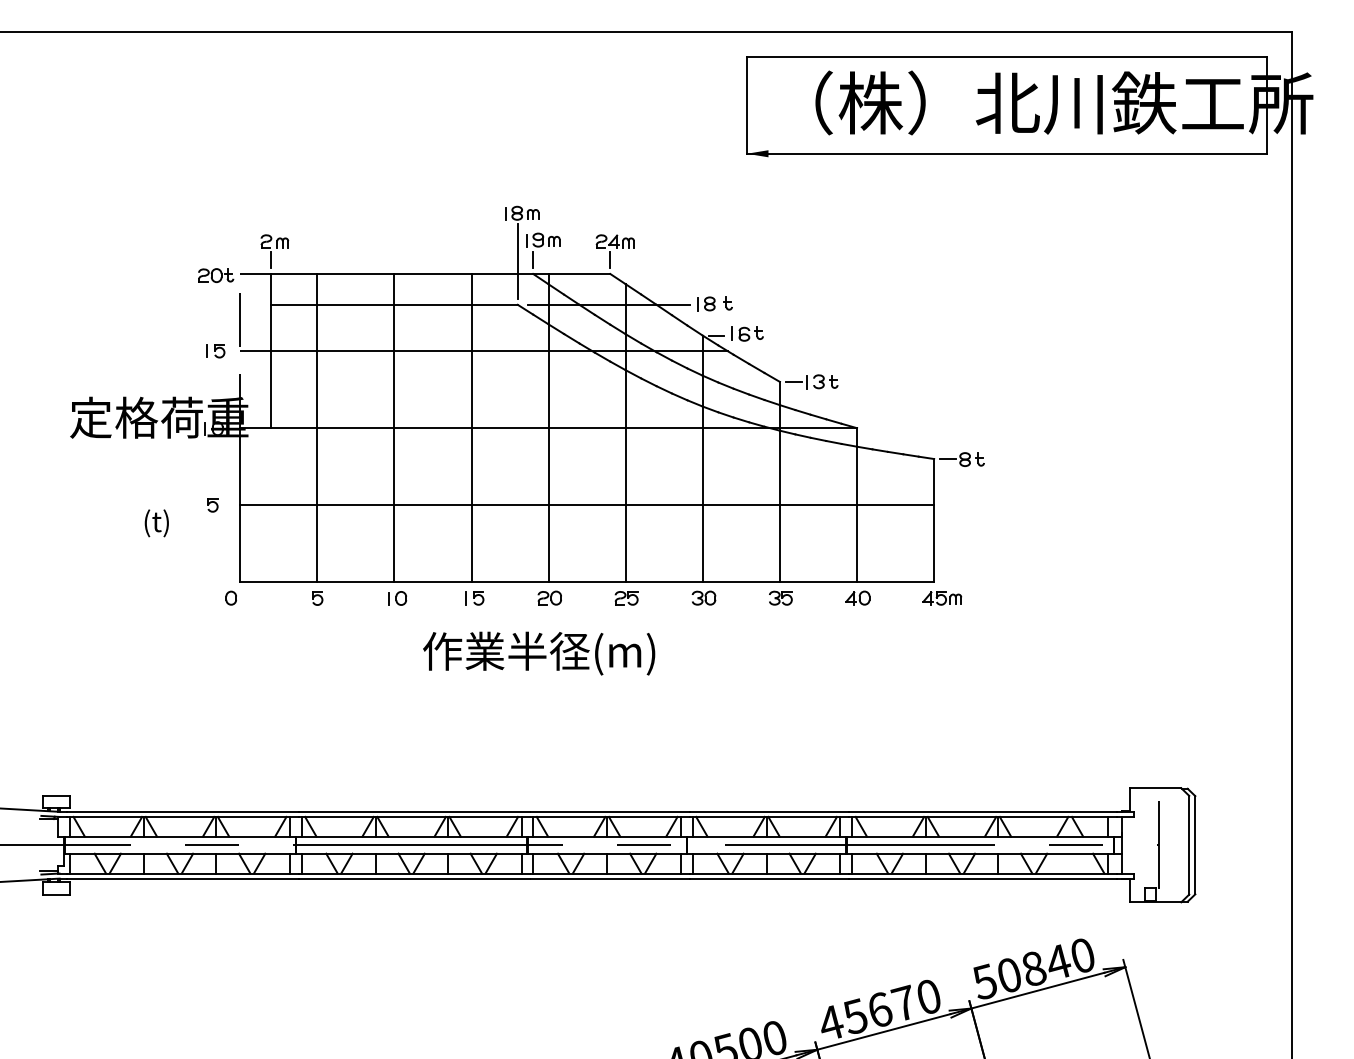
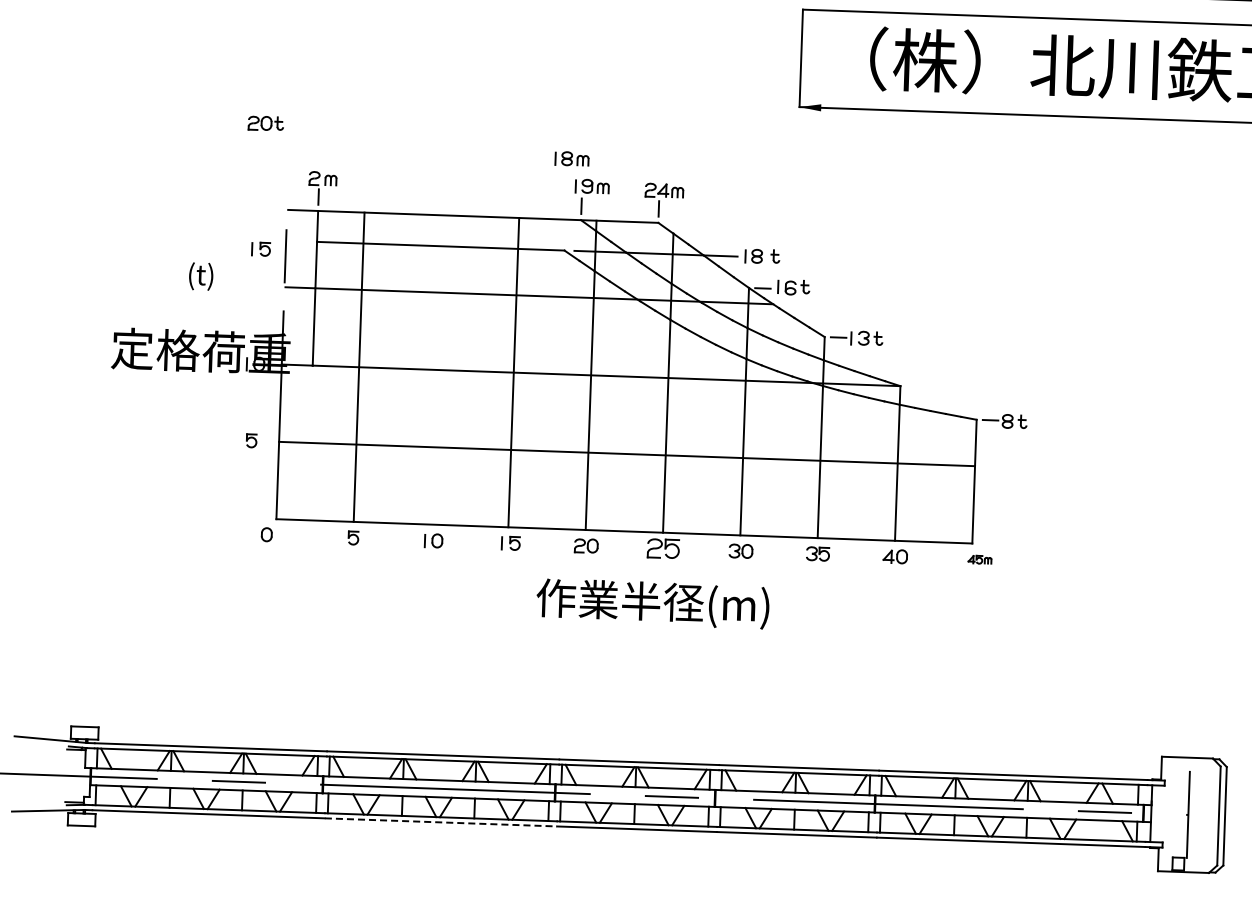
line: (517, 261) -> (565, 207), removed
part: (216, 275) -> (266, 123), moved
part: (215, 351) -> (260, 249), moved
line: (394, 427) -> (436, 369), removed
text: (156, 523) -> (200, 276), moved
part: (626, 598) -> (663, 548), size x1.4
part: (942, 598) -> (980, 559), size x0.6
text: (539, 653) -> (653, 603), moved
line: (414, 878) -> (440, 822), solid -> dashed

